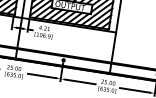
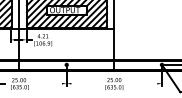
line: (41, 75) -> (47, 83), removed
line: (80, 81) -> (86, 83), removed
line: (134, 90) -> (141, 83), removed

